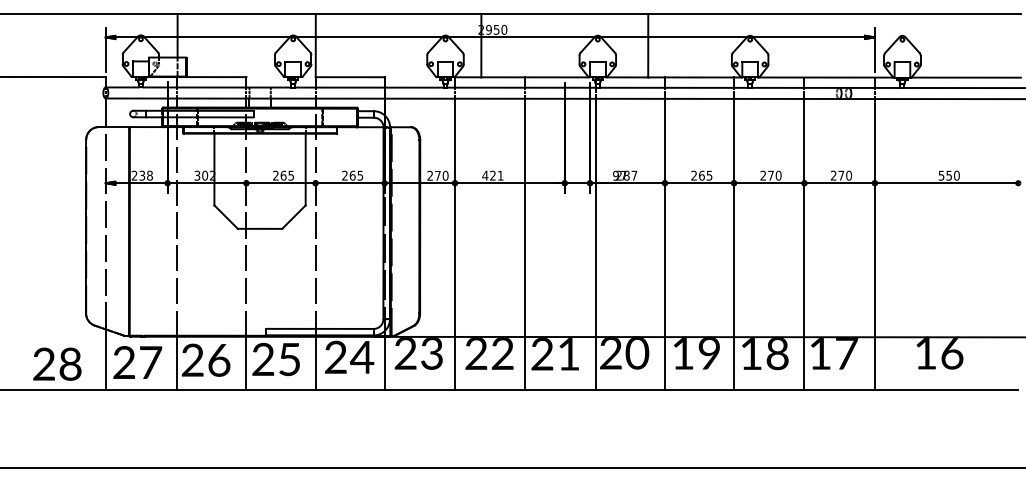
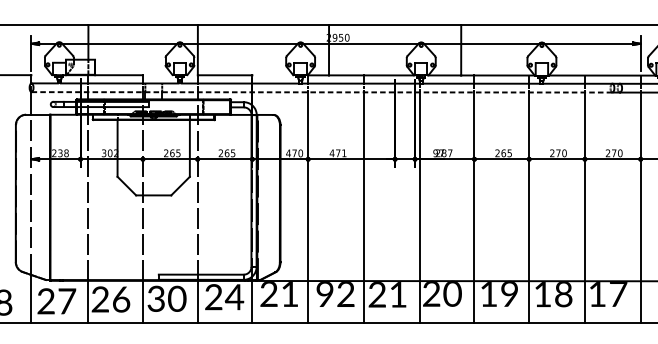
line: (472, 98) -> (321, 92), solid -> dashed
text: (430, 175) -> (288, 153), 270 -> 470
text: (492, 175) -> (337, 153), 421 -> 471
text: (431, 353) -> (289, 294), 23 -> 21
text: (476, 353) -> (325, 294), 22 -> 92
text: (276, 359) -> (166, 298), 25 -> 30

